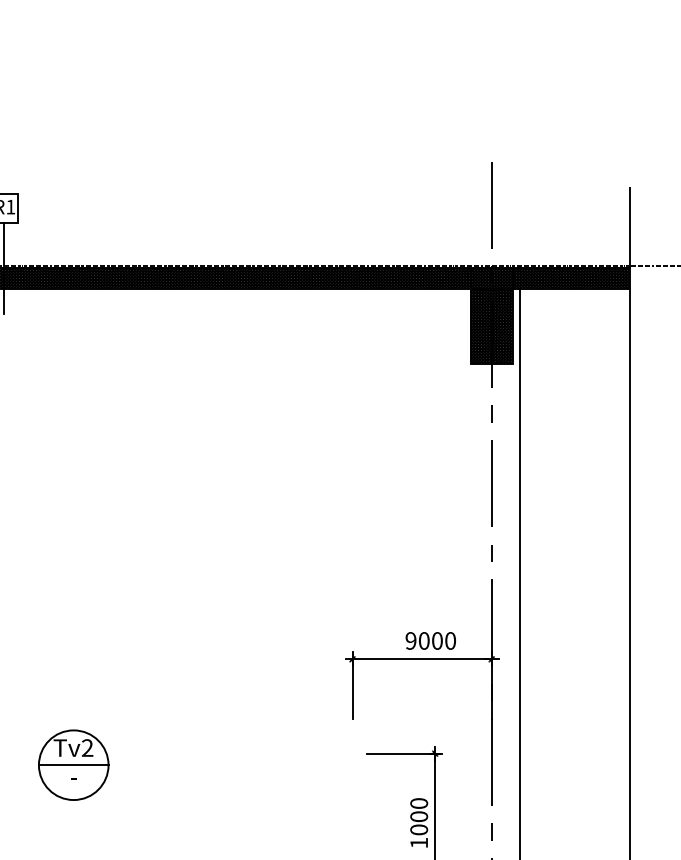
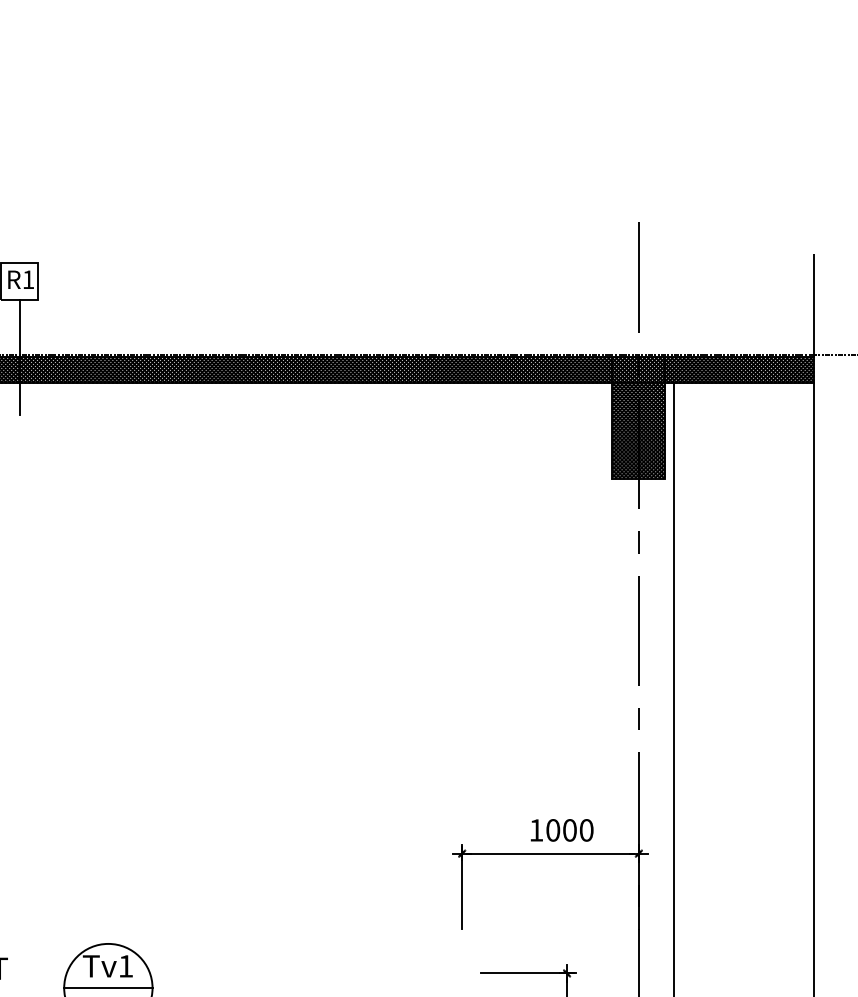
text: (410, 640) -> (535, 829), 9000 -> 1000
text: (87, 747) -> (125, 965), Tv2 -> Tv1

